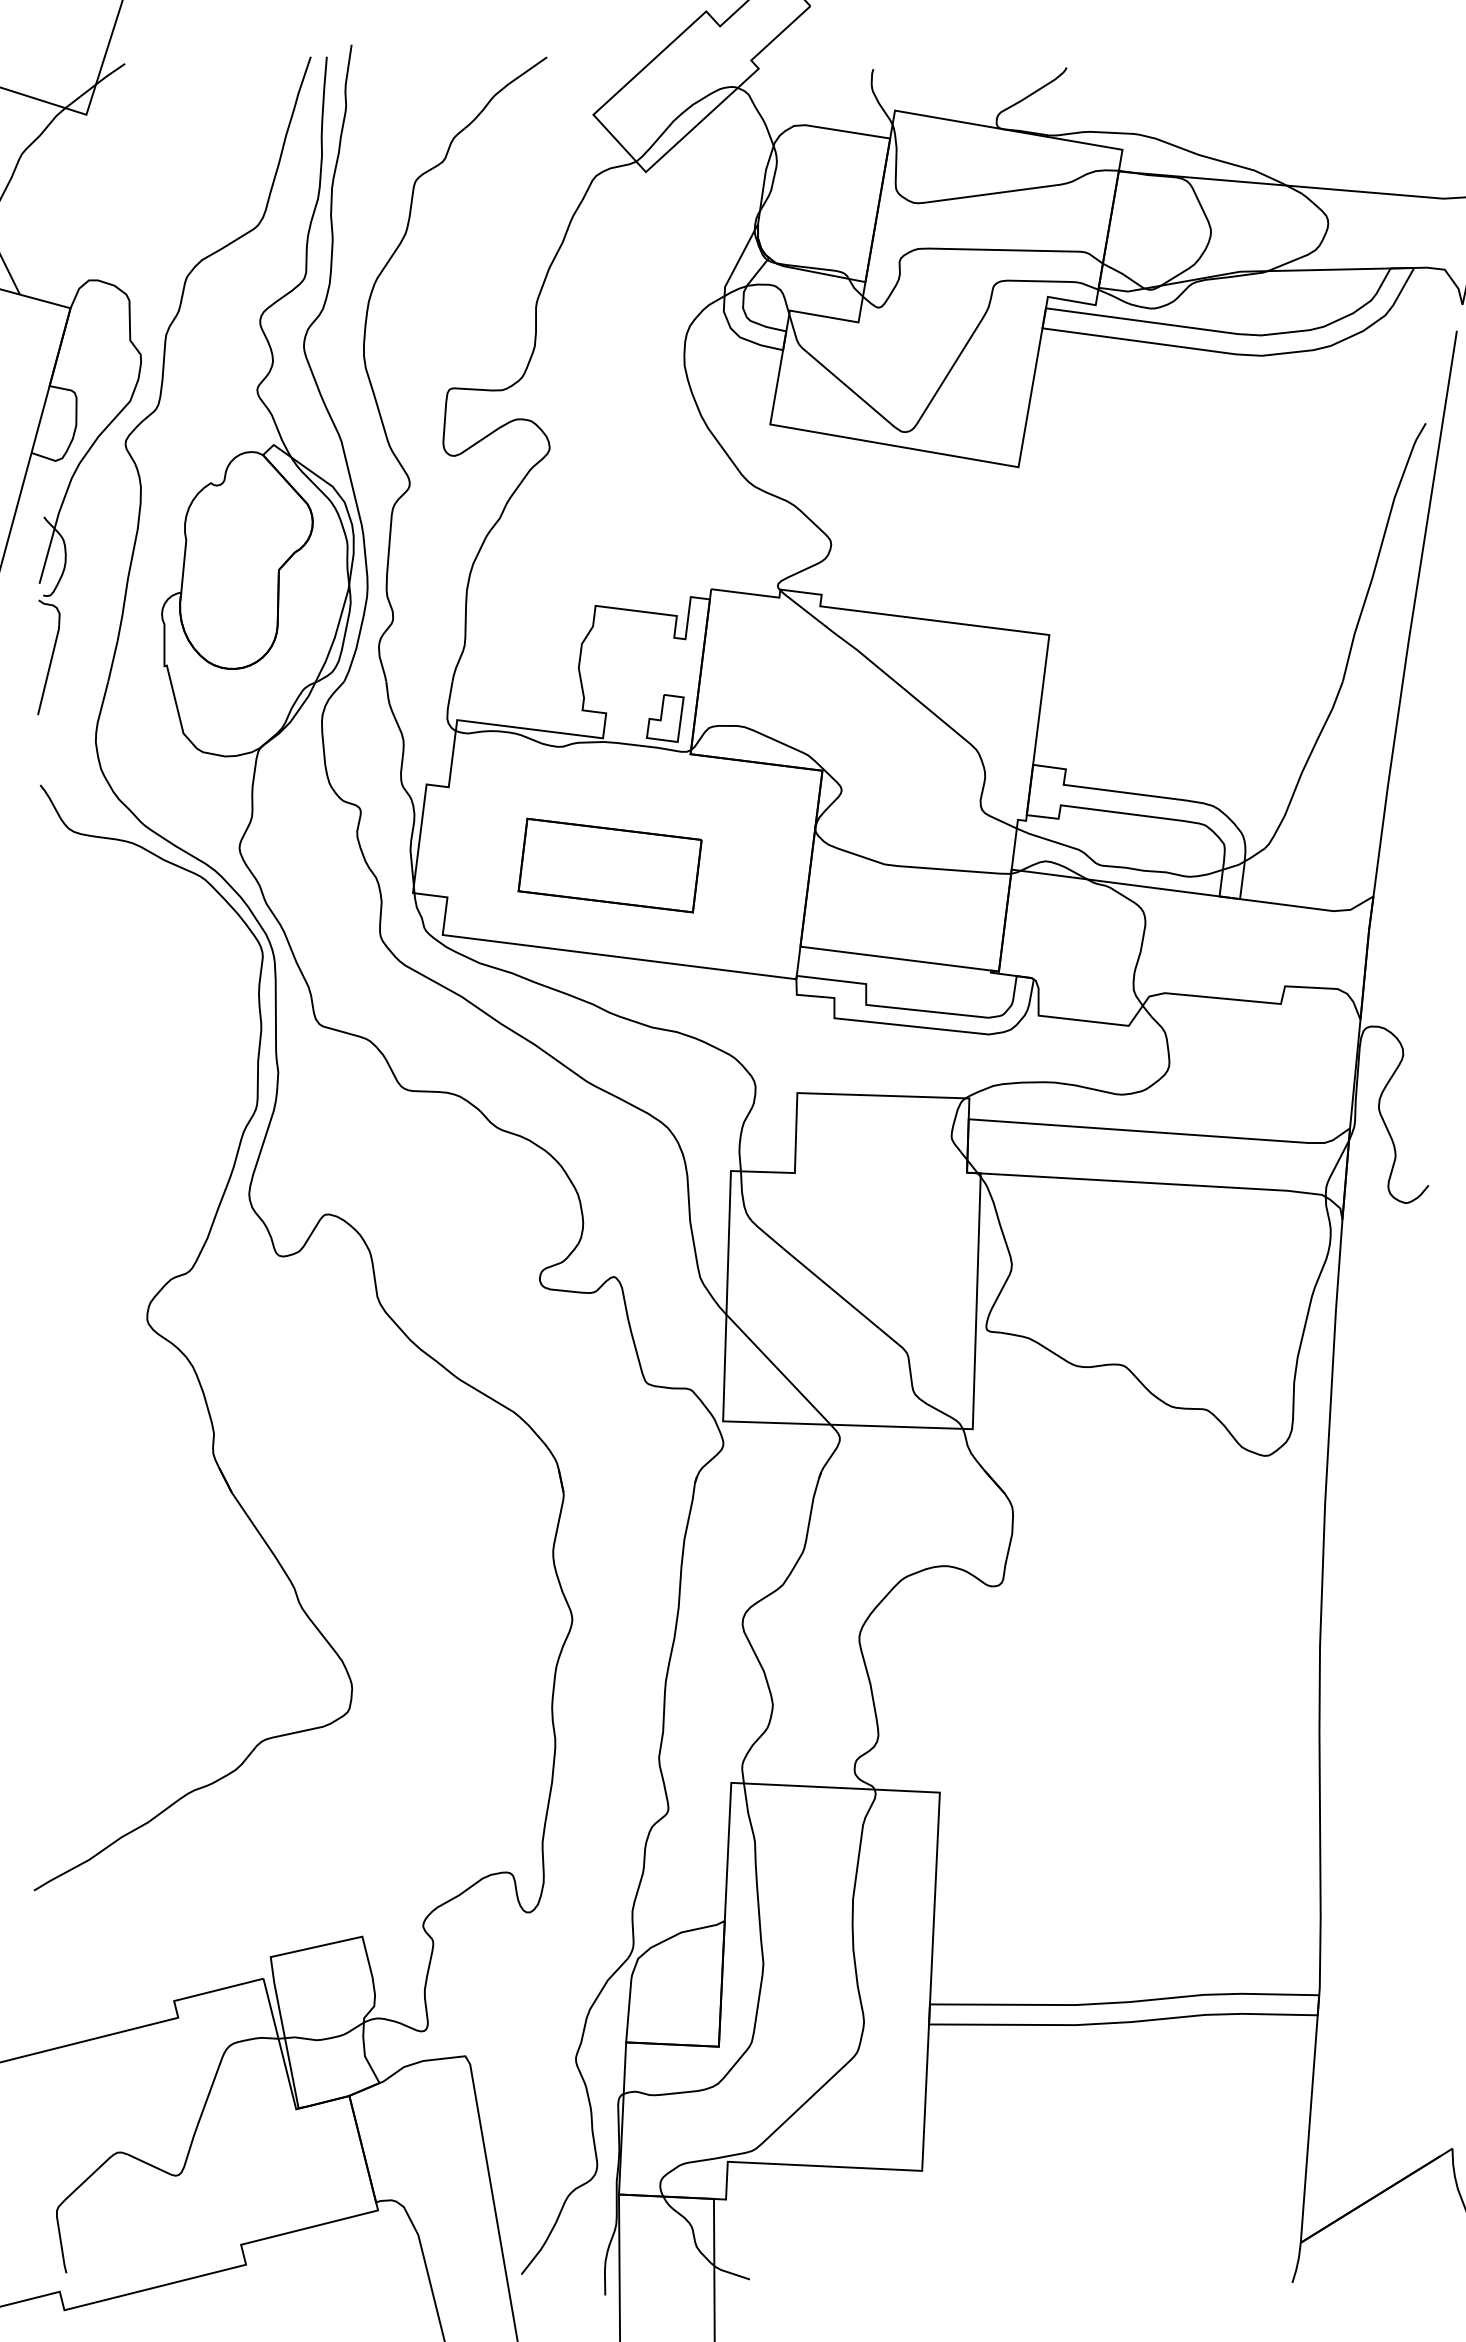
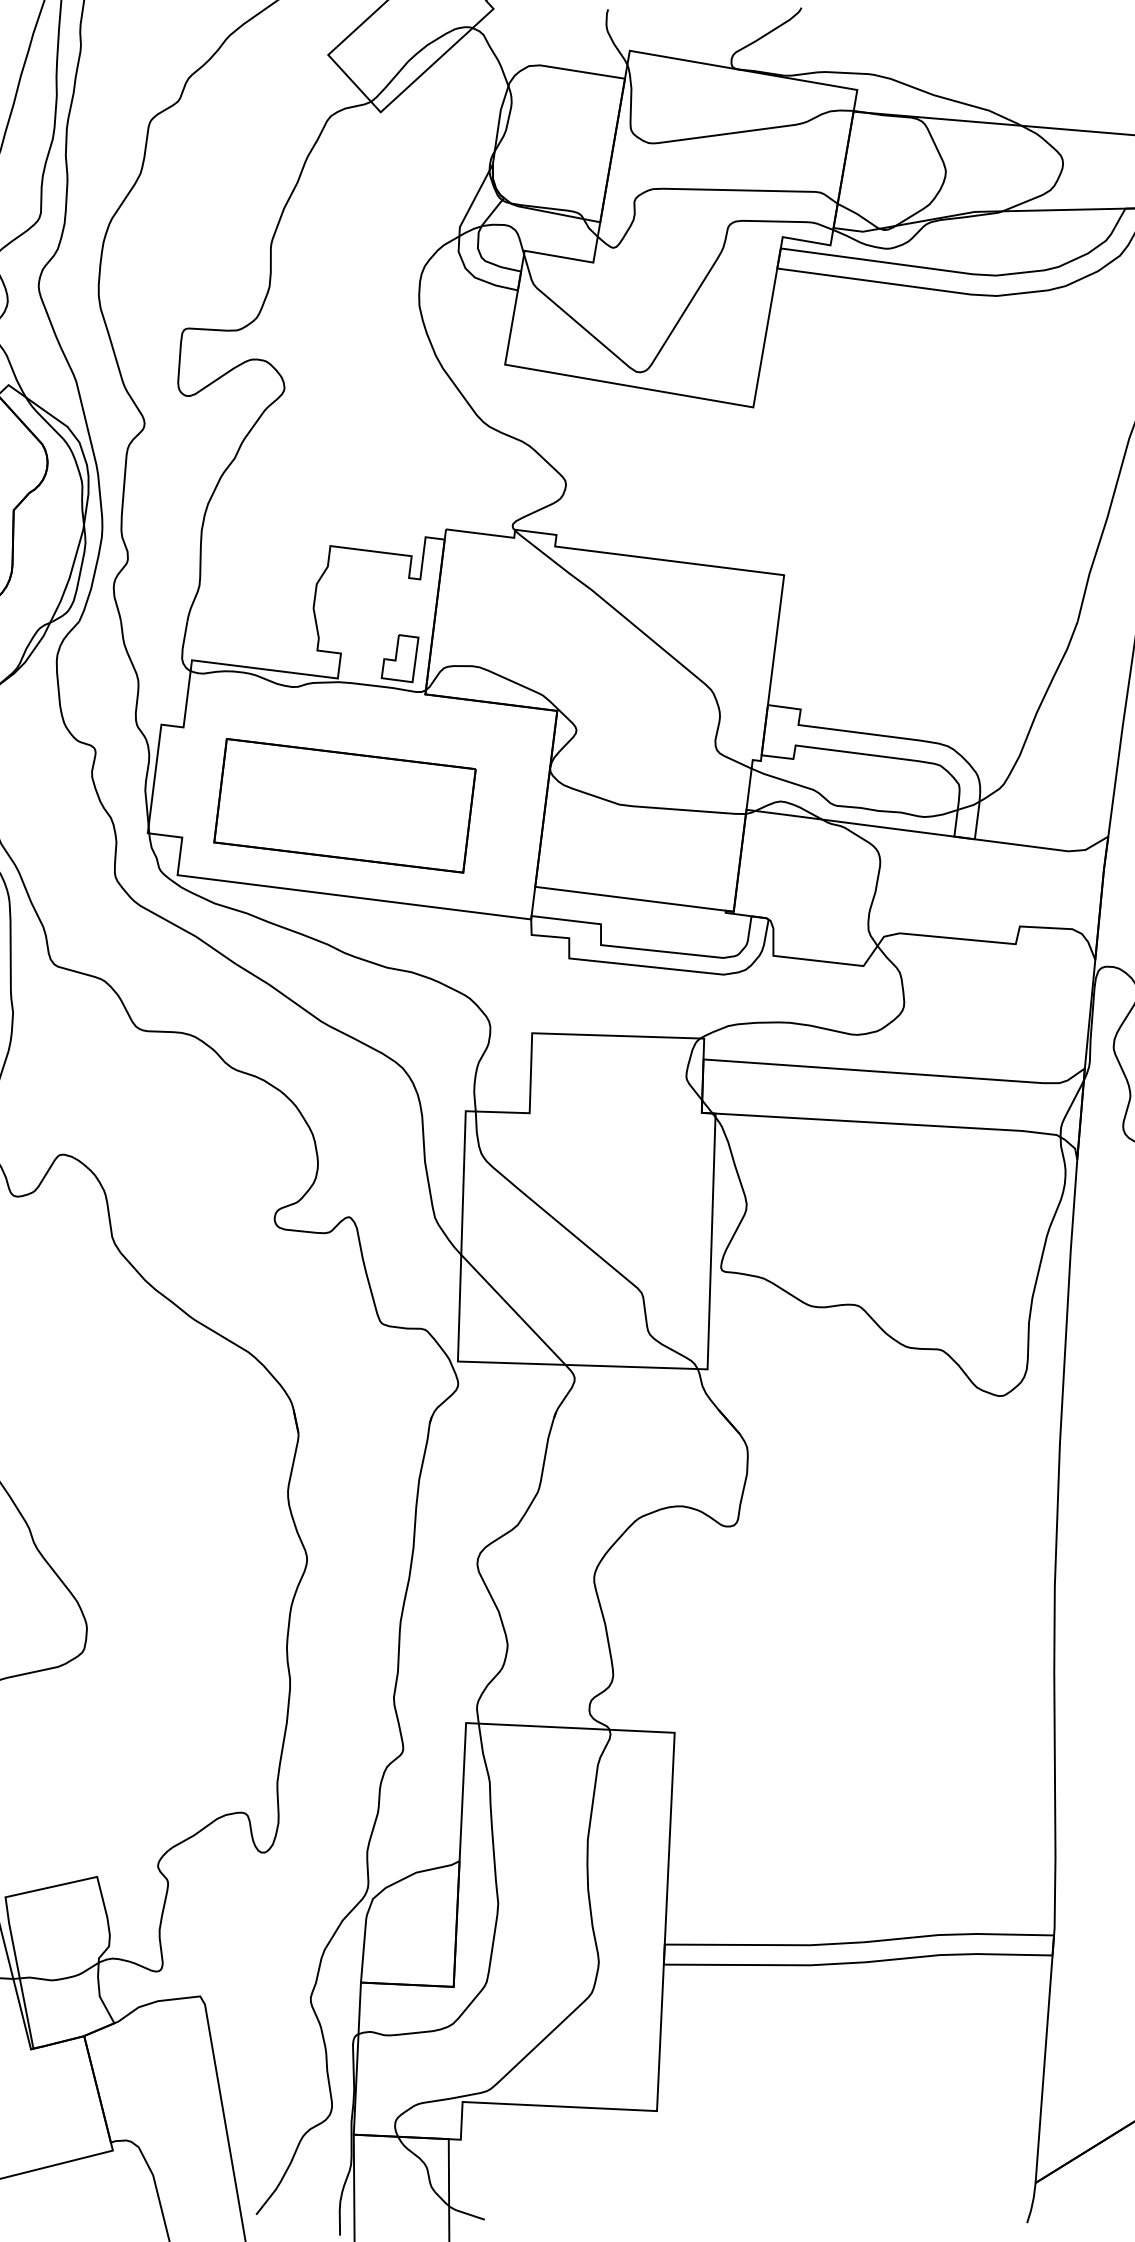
part: (609, 865) -> (344, 805), size x1.43

